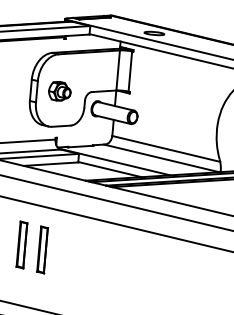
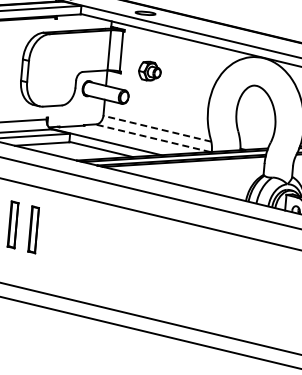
part: (59, 90) -> (149, 70), moved
line: (165, 148) -> (156, 128), solid -> dashed
line: (161, 158) -> (152, 138), solid -> dashed

